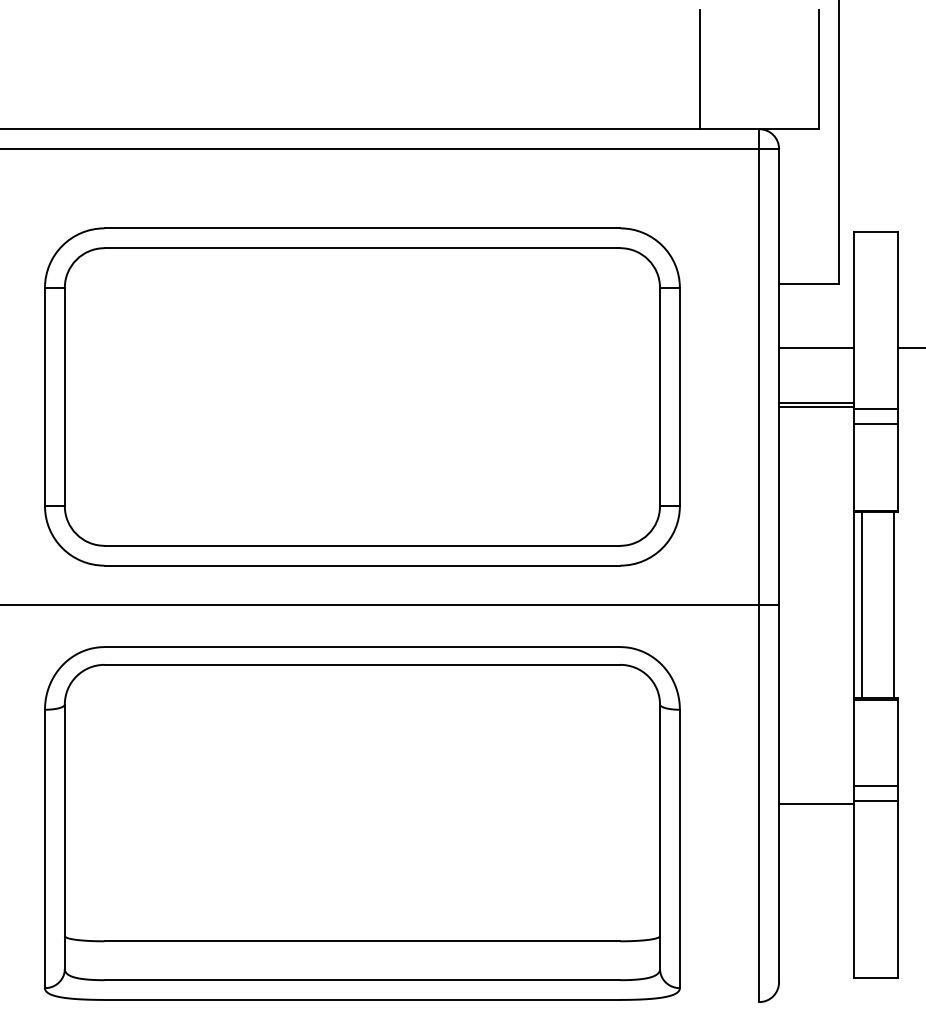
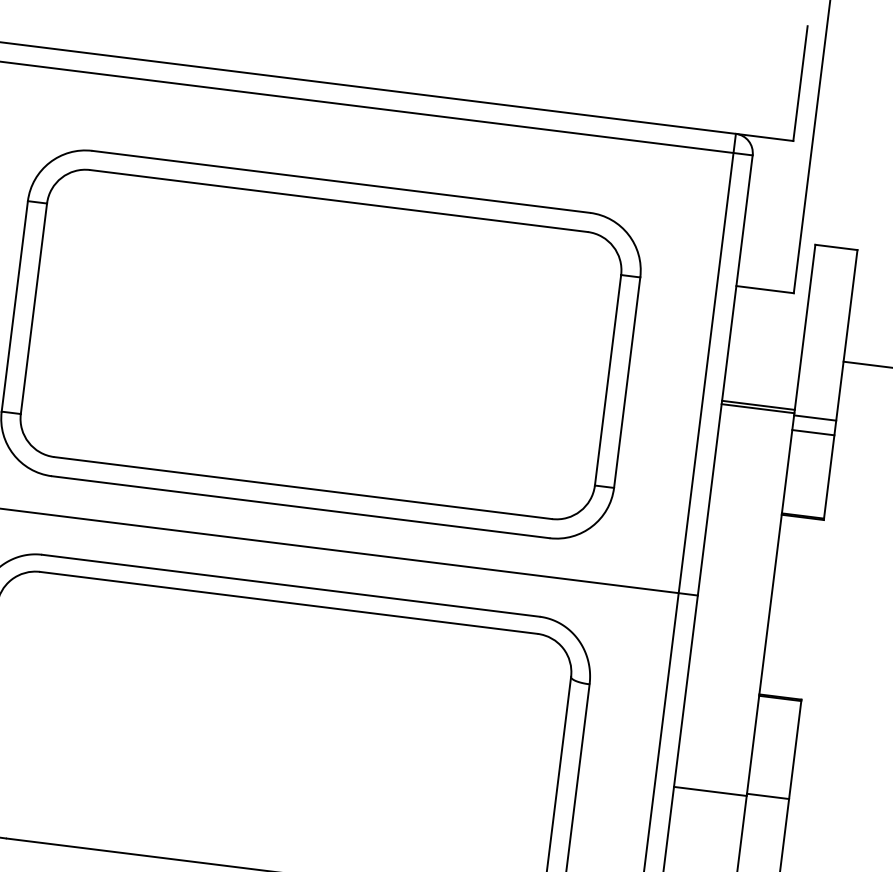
line: (699, 69) -> (685, 69), removed
line: (816, 348) -> (764, 352), removed
line: (862, 605) -> (778, 605), removed
line: (894, 605) -> (809, 609), removed
line: (876, 786) -> (770, 781), removed

